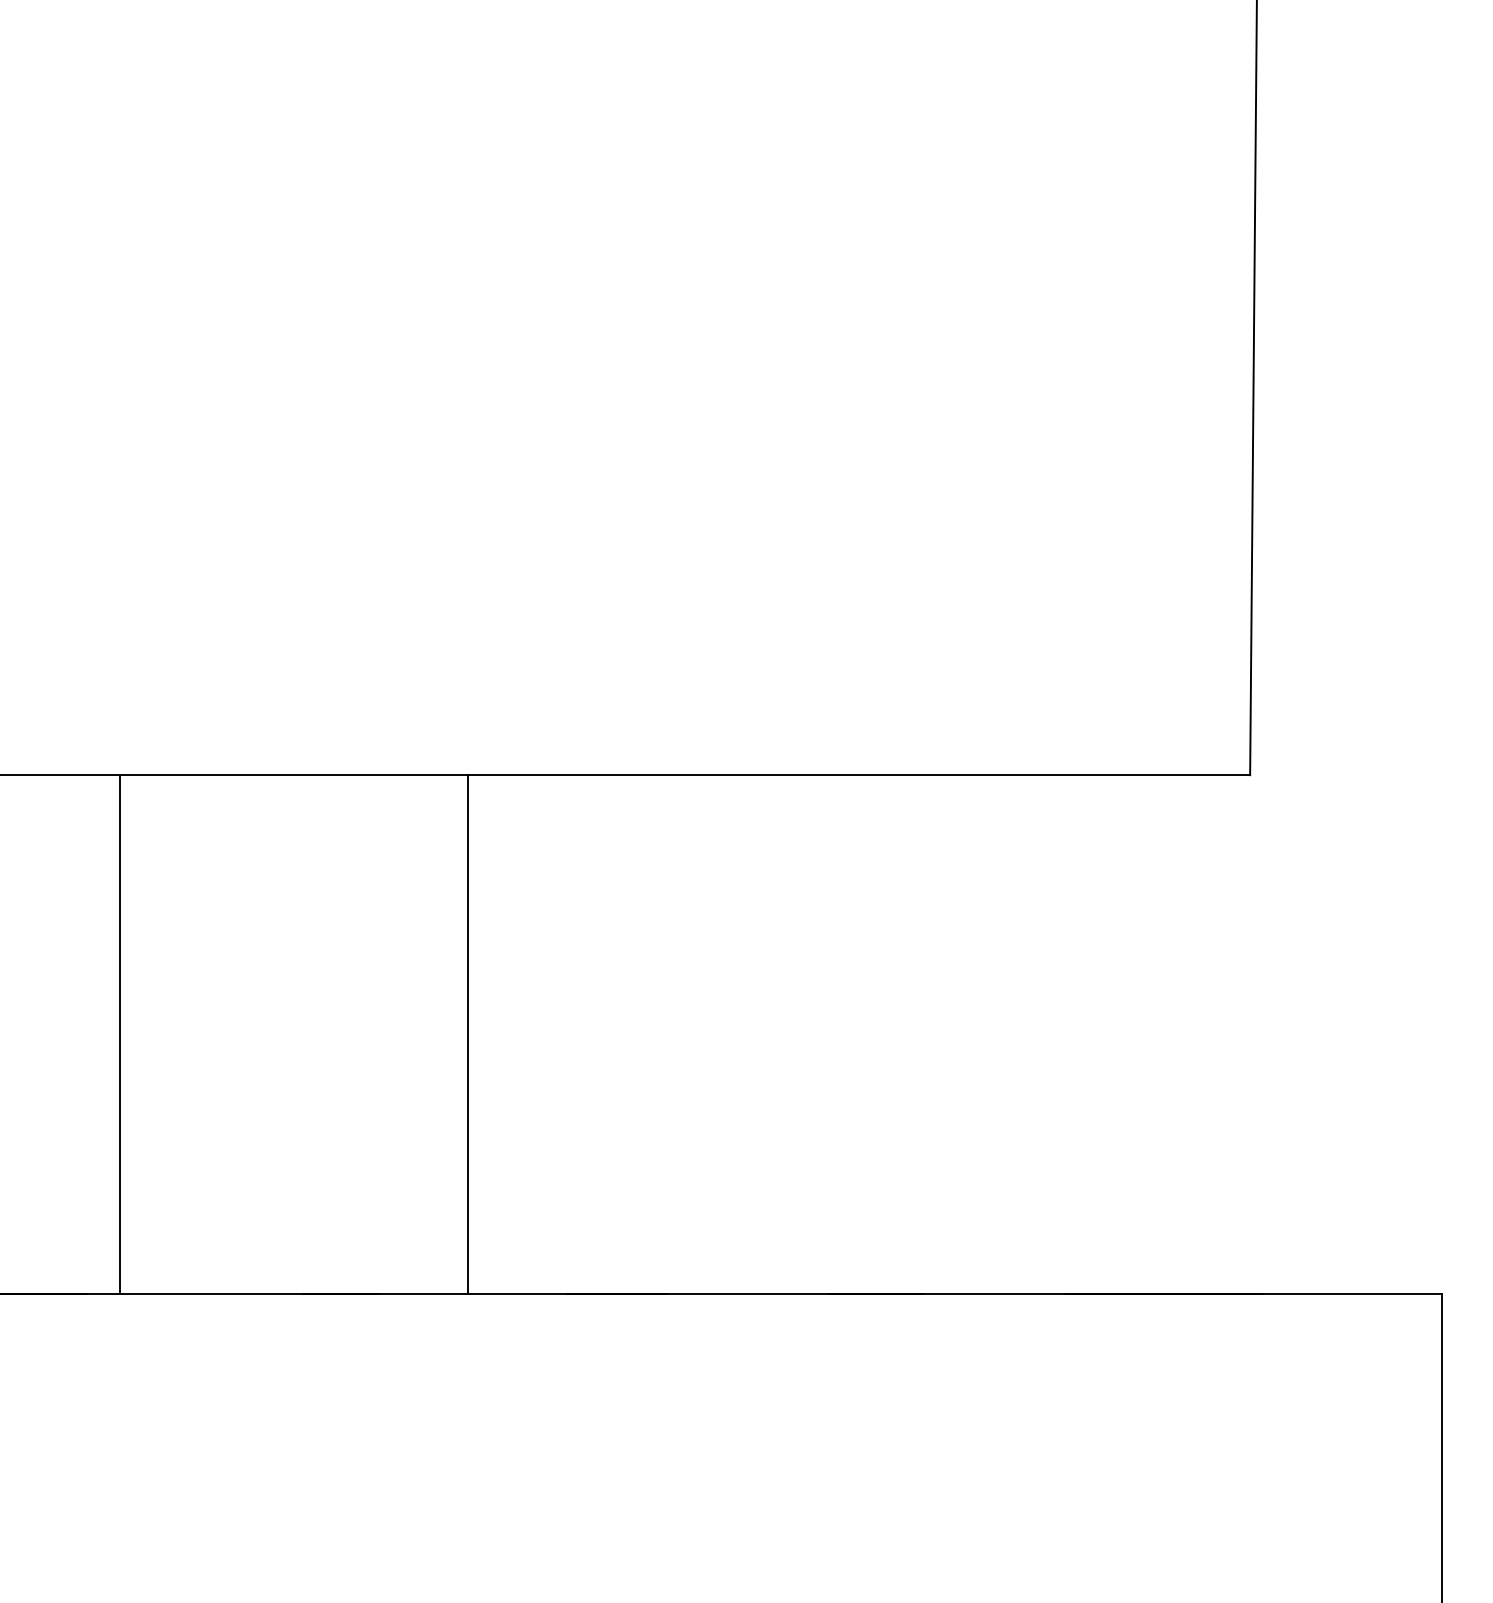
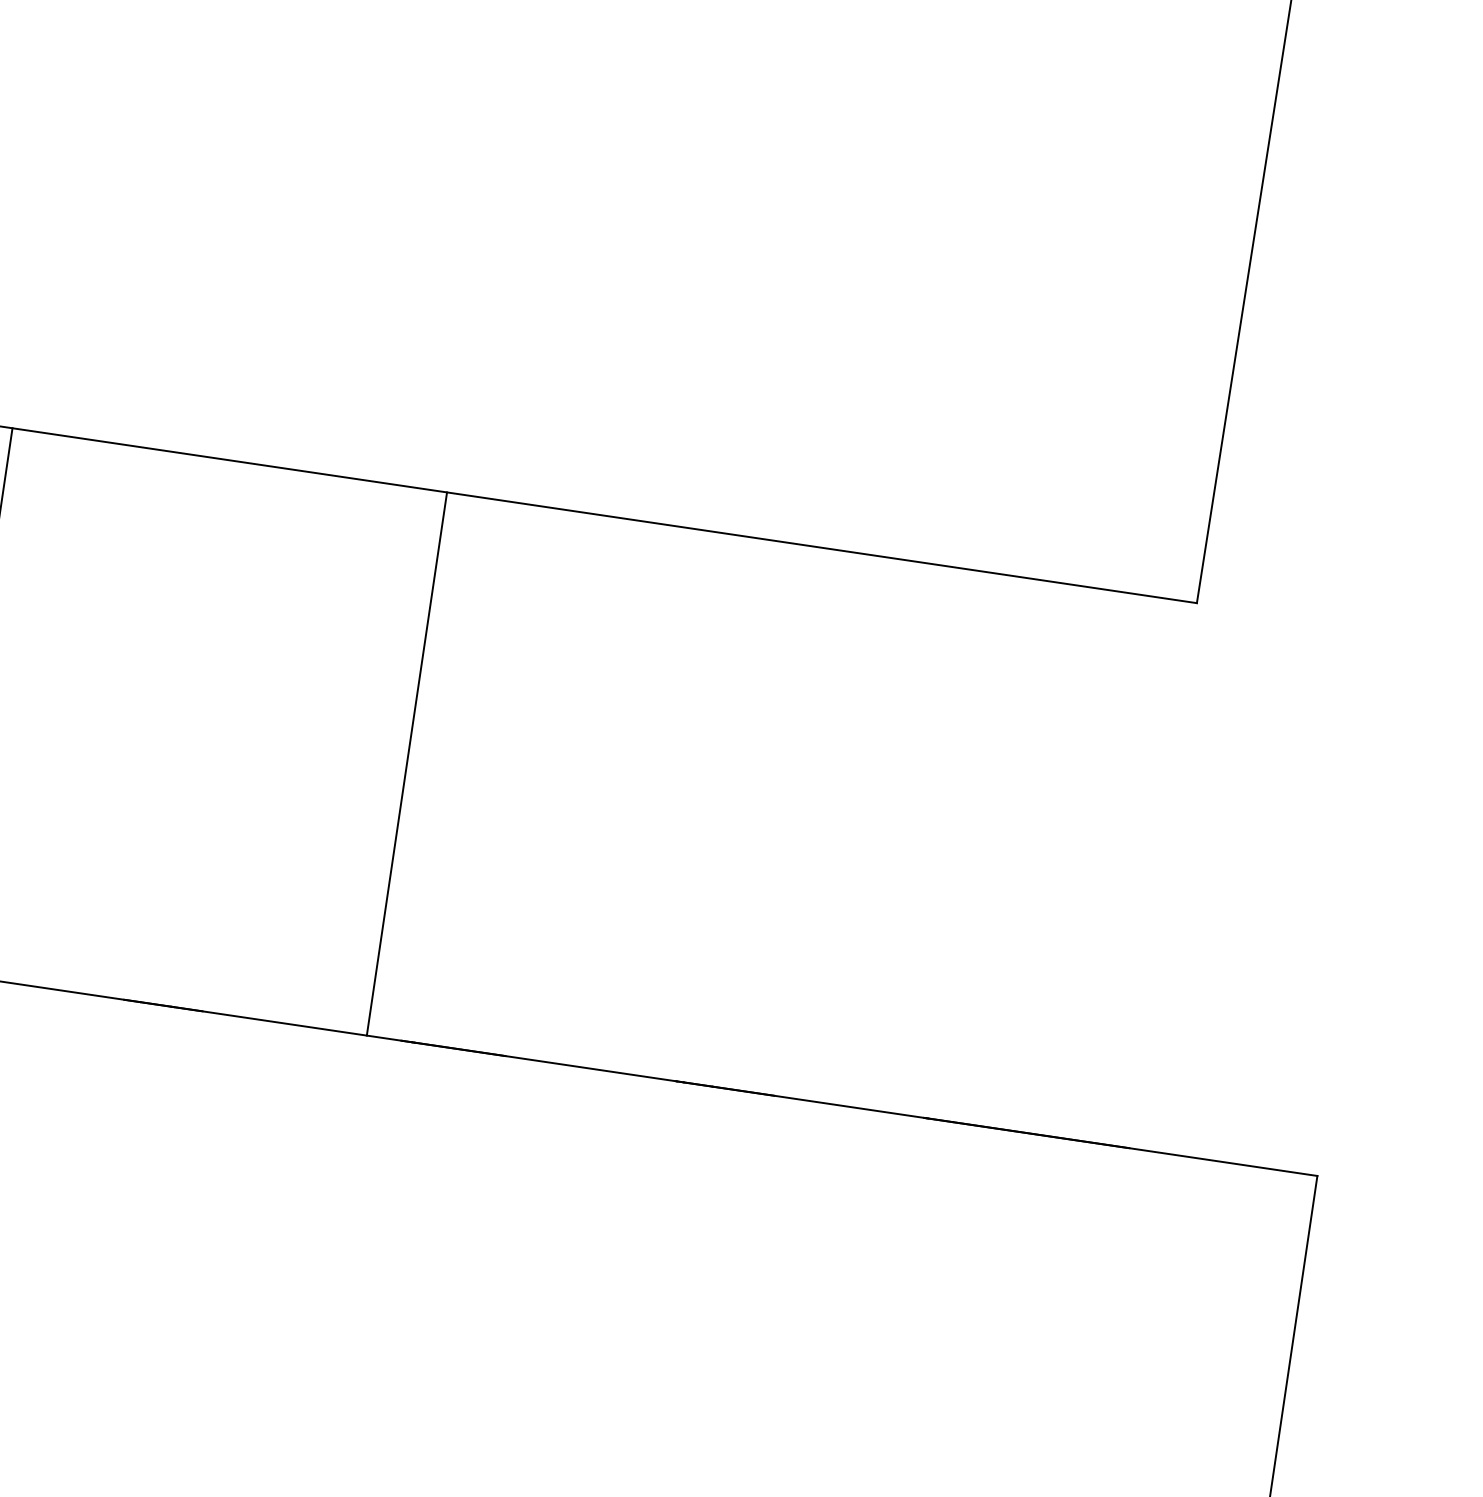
line: (468, 1034) -> (407, 764), moved

